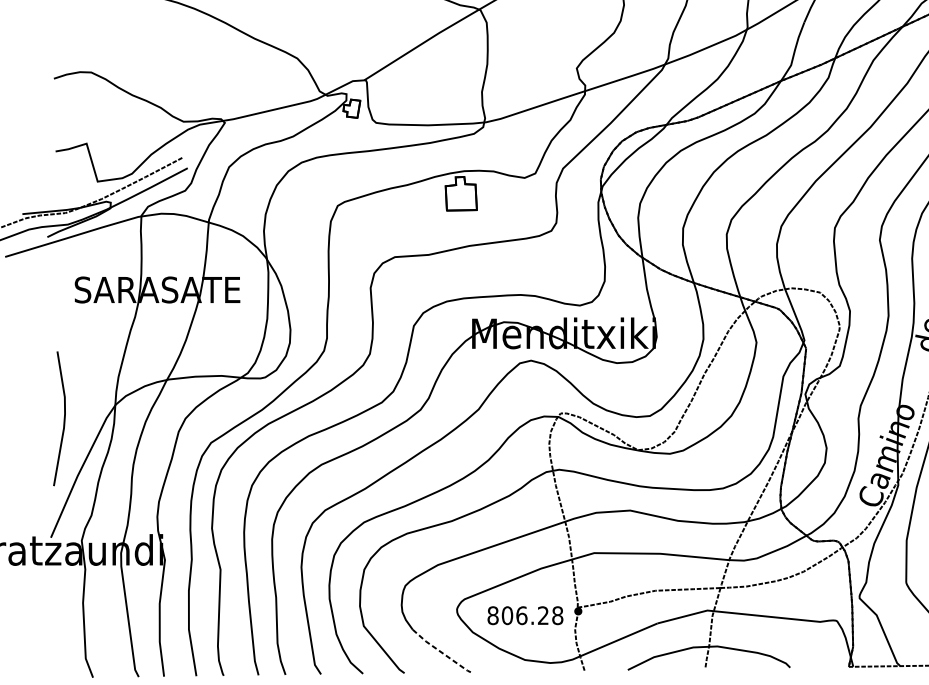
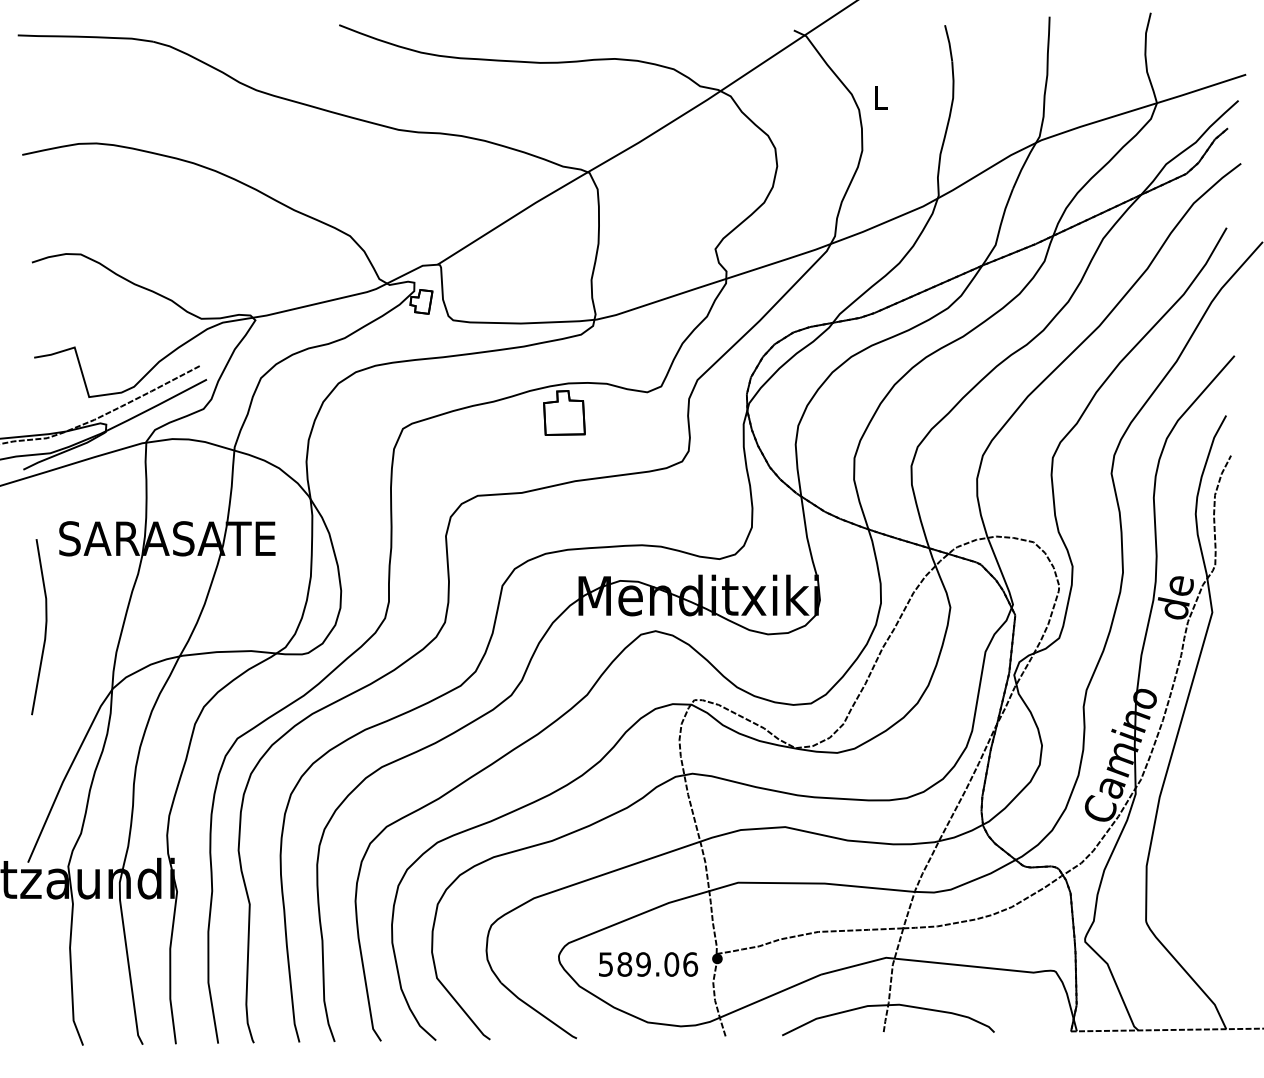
line: (63, 421) -> (44, 630), moved
text: (525, 615) -> (648, 964), 806.28 -> 589.06
line: (440, 651) -> (537, 1011), dashed -> solid

